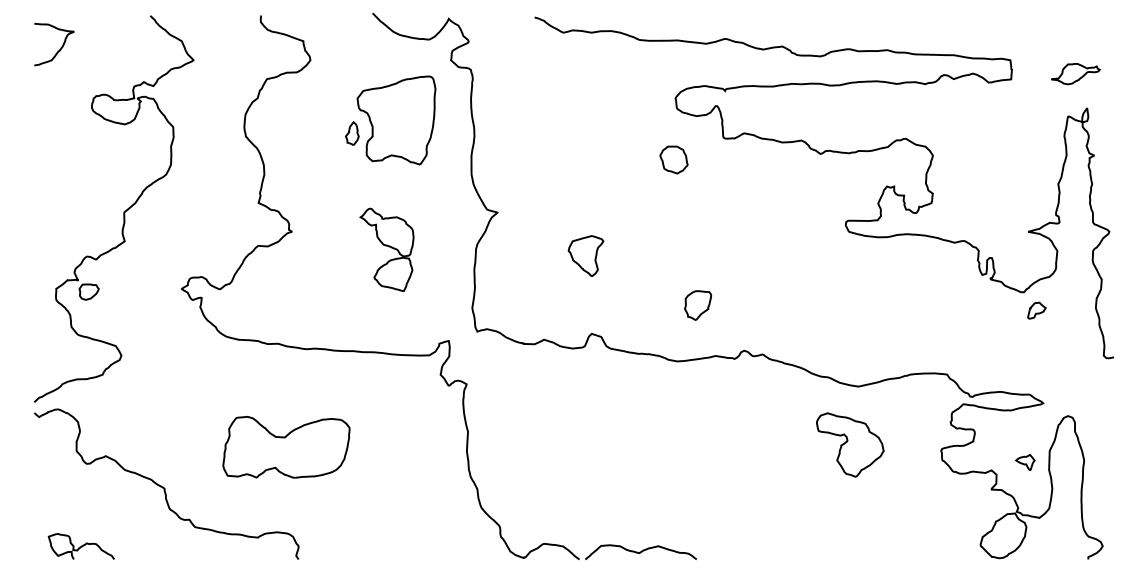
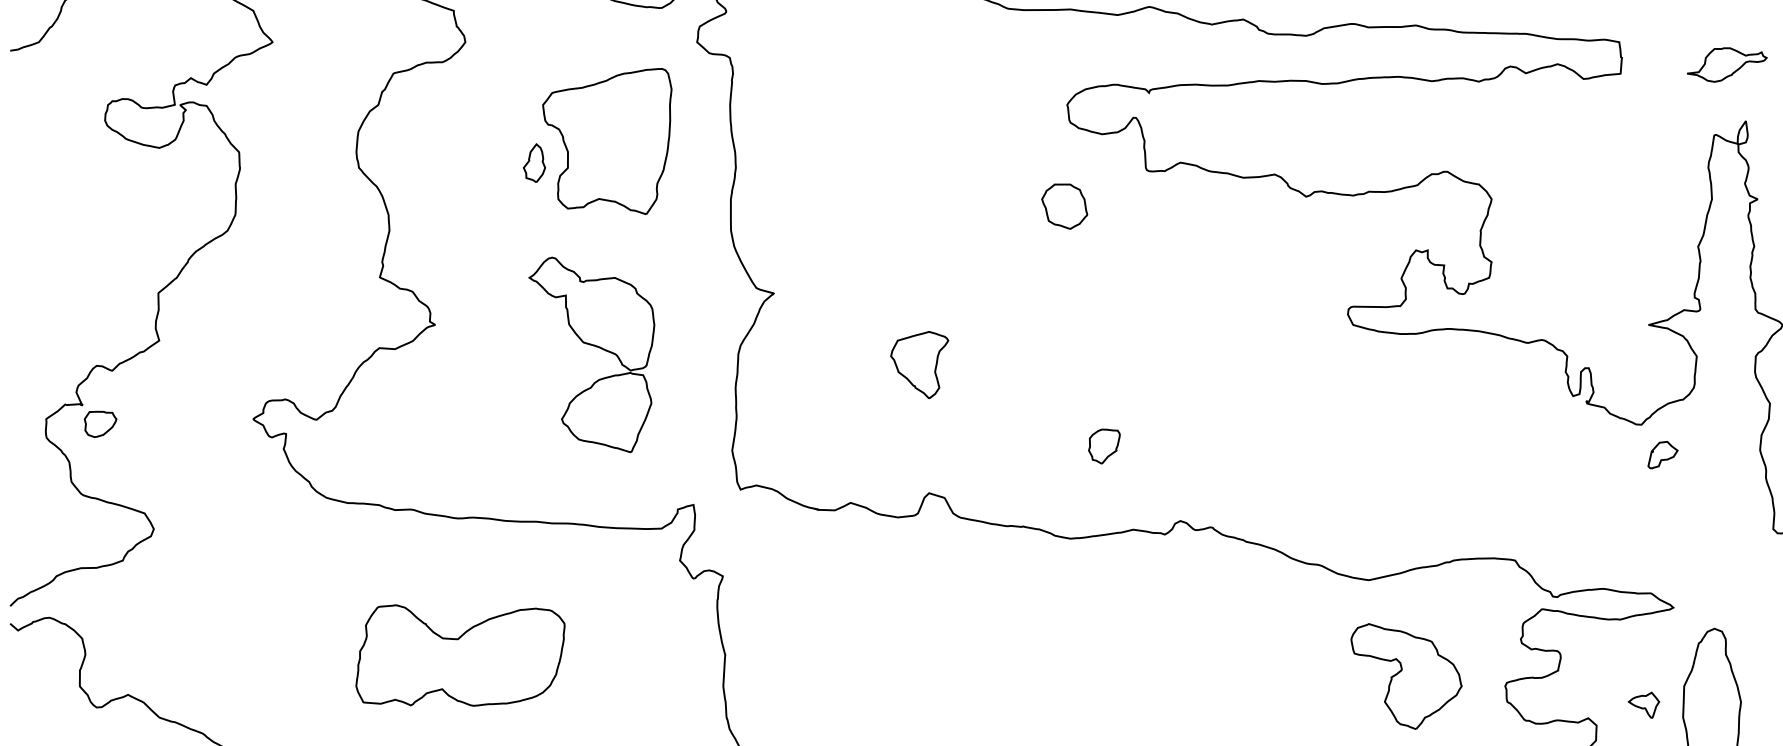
part: (386, 249) -> (590, 354), size x1.43
part: (697, 305) -> (1103, 446), size x0.71
part: (850, 444) -> (1406, 675), moved
part: (286, 447) -> (460, 655), moved

